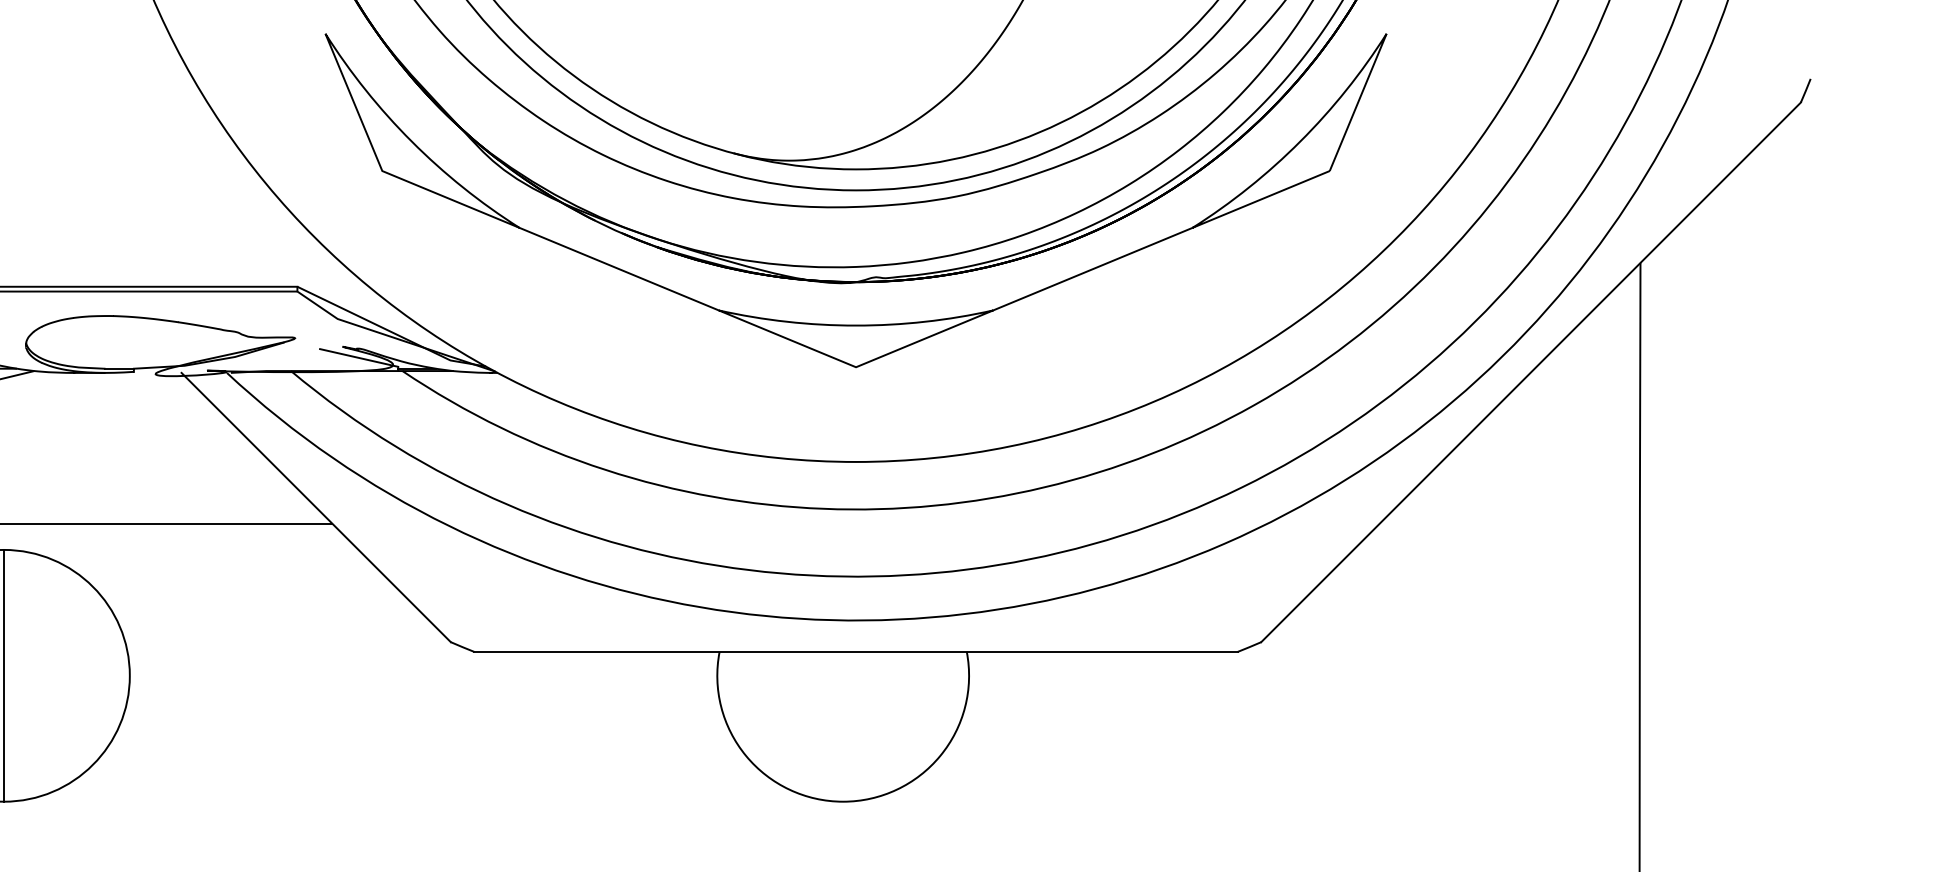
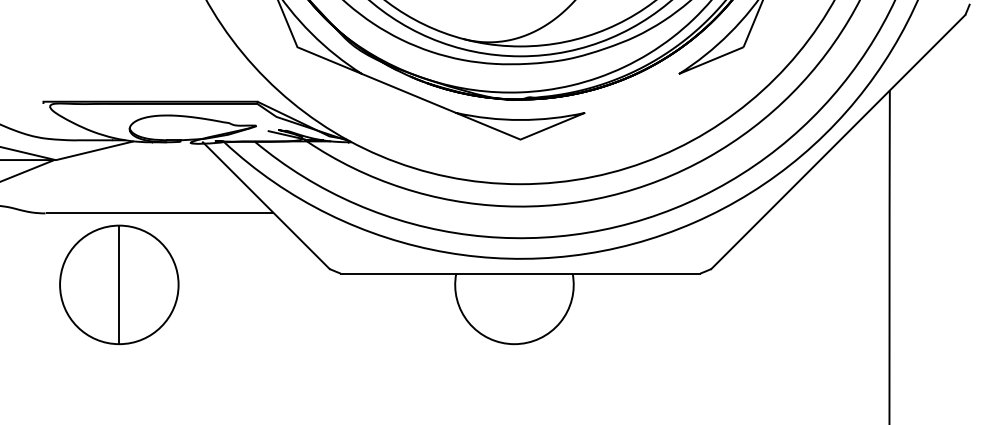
line: (1091, 269) -> (631, 93), removed

